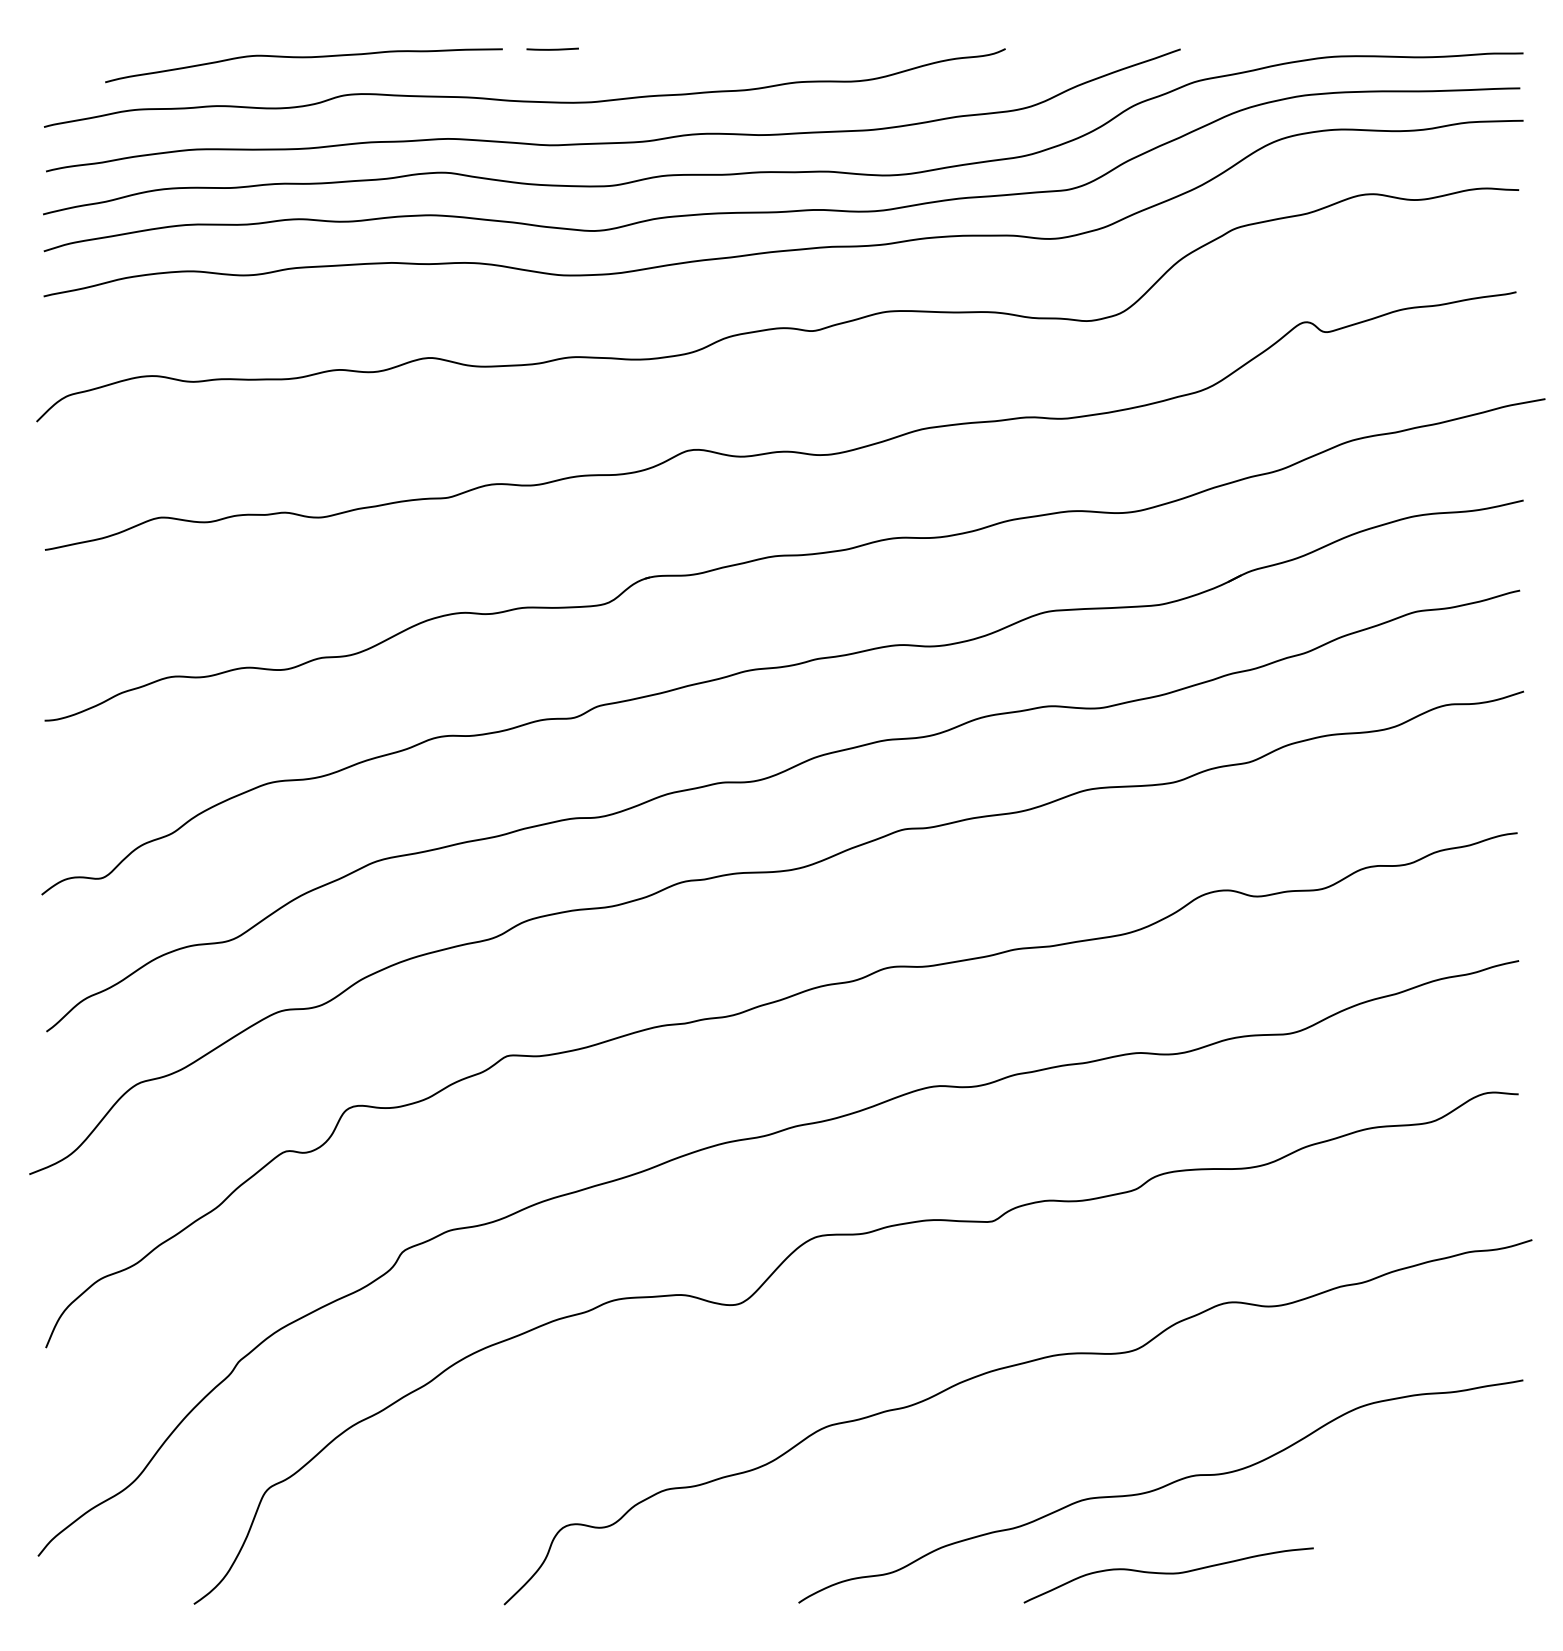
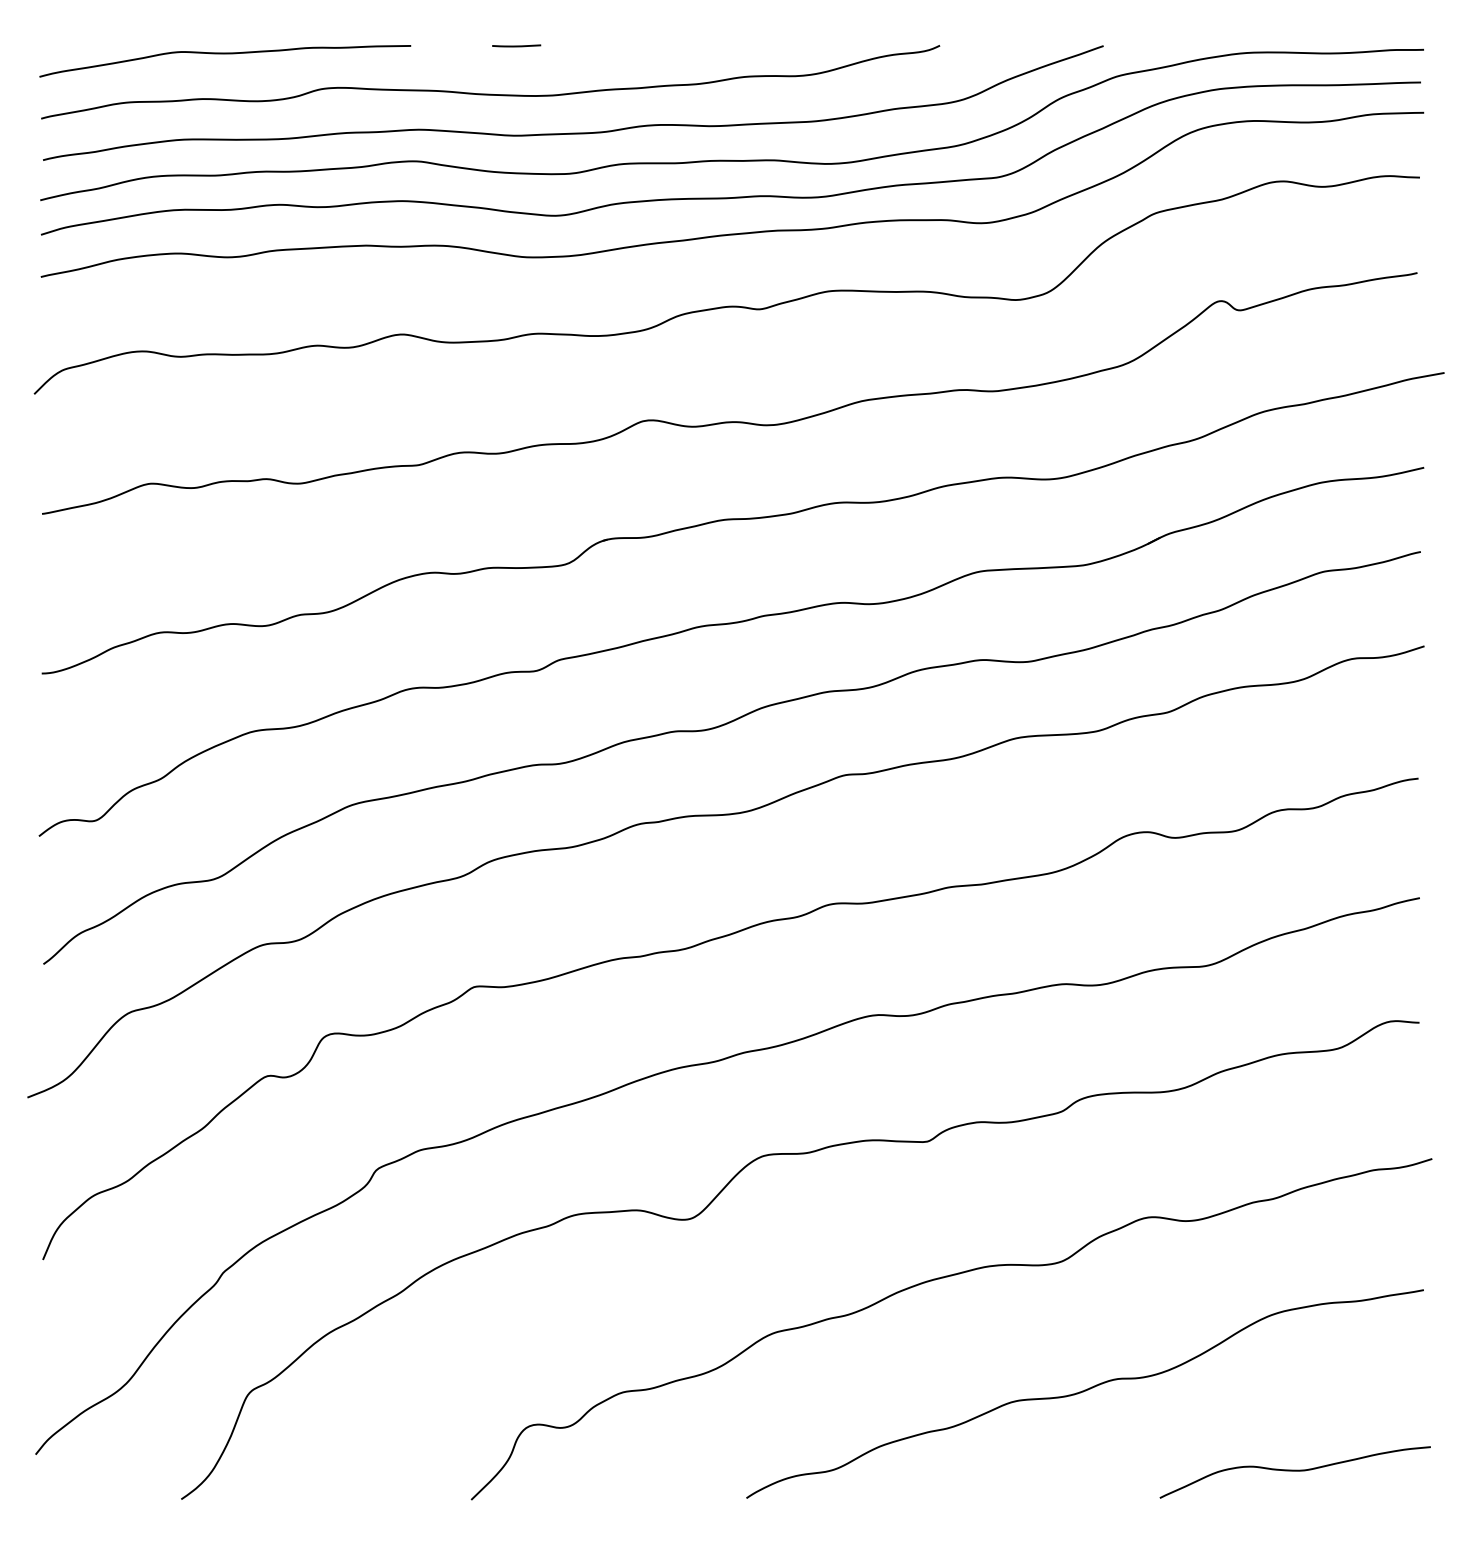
curve: (303, 58) -> (224, 54), moved
curve: (1168, 1574) -> (1295, 1471), moved

